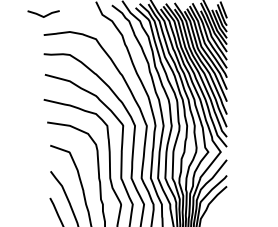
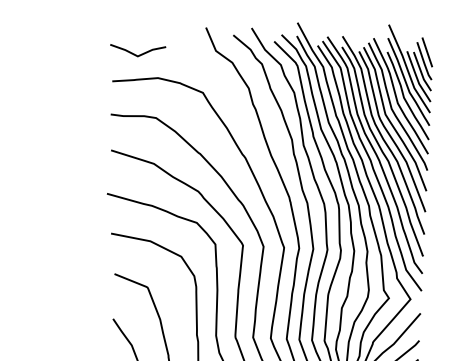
line: (42, 15) -> (135, 53), moved

